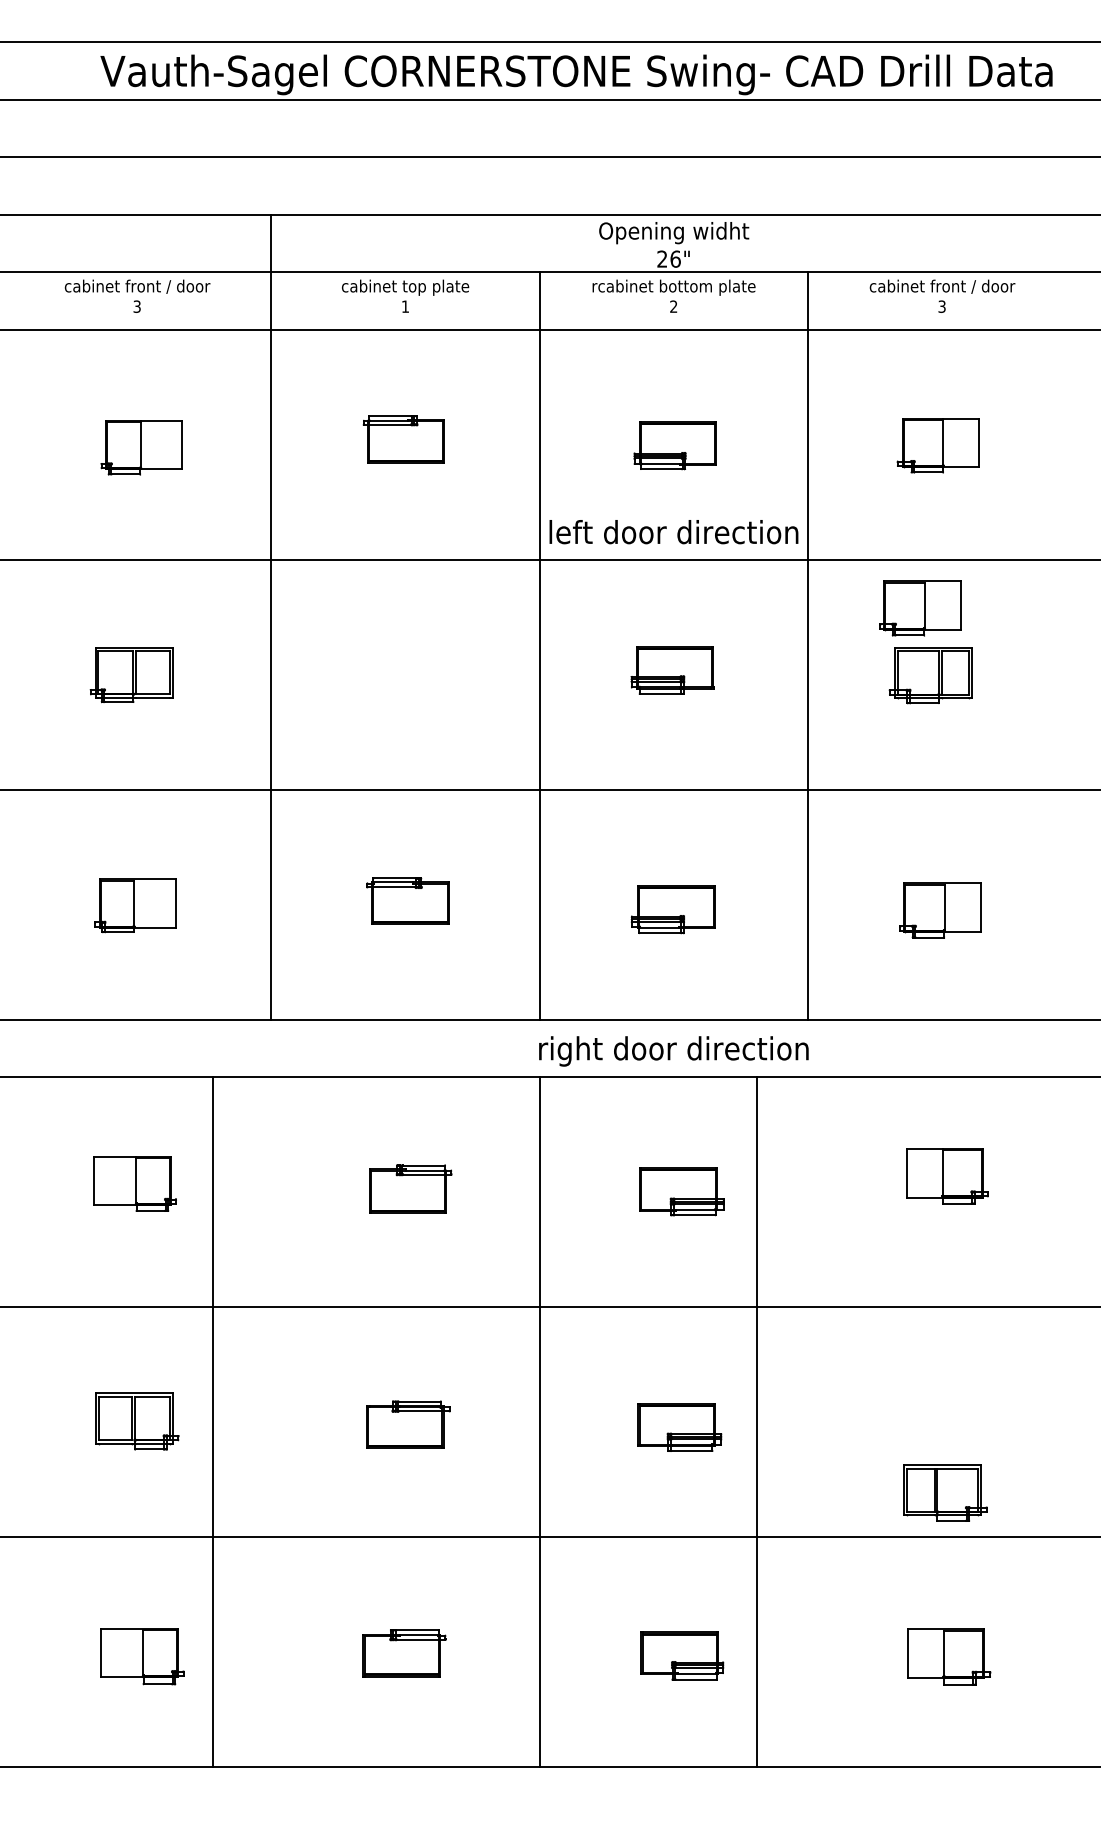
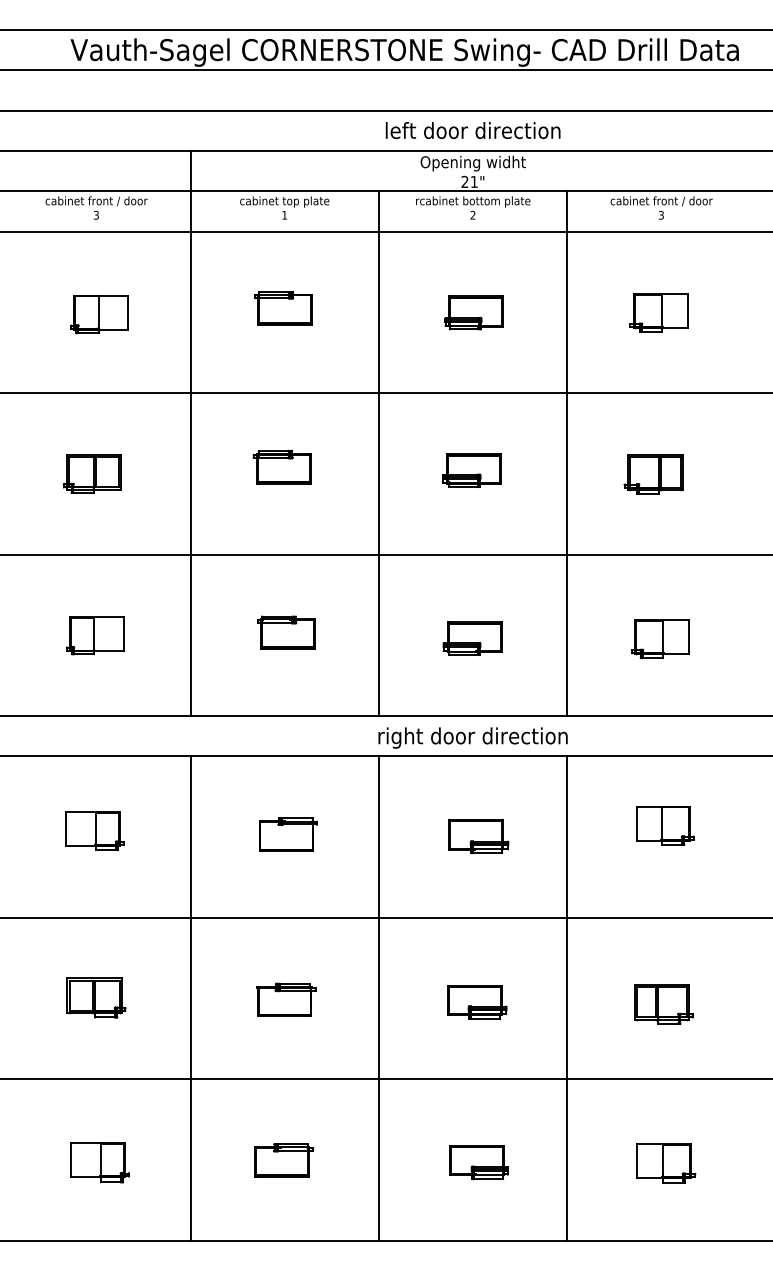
text: (674, 258) -> (473, 181), 26" -> 21"
text: (673, 532) -> (472, 130), moved
part: (920, 608) -> (646, 427), removed
part: (400, 664) -> (281, 466), added
line: (212, 1422) -> (190, 998), moved
line: (757, 1422) -> (567, 998), moved
part: (945, 1493) -> (663, 1004), moved

